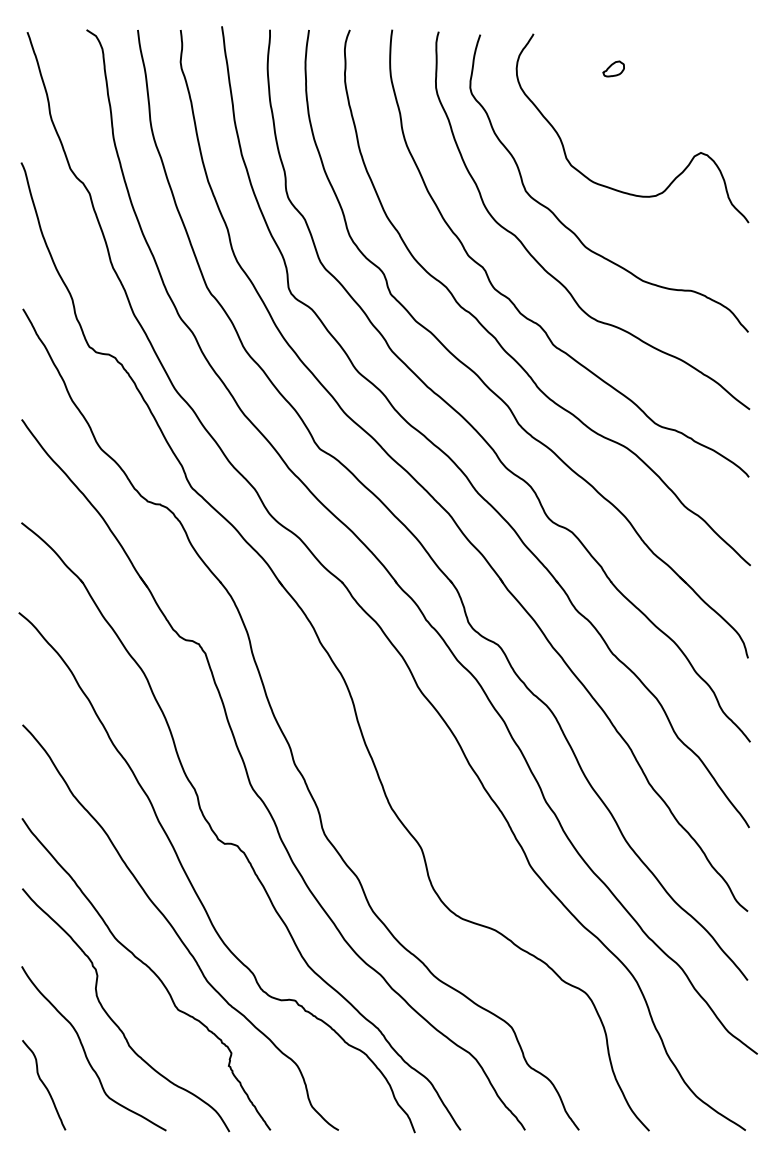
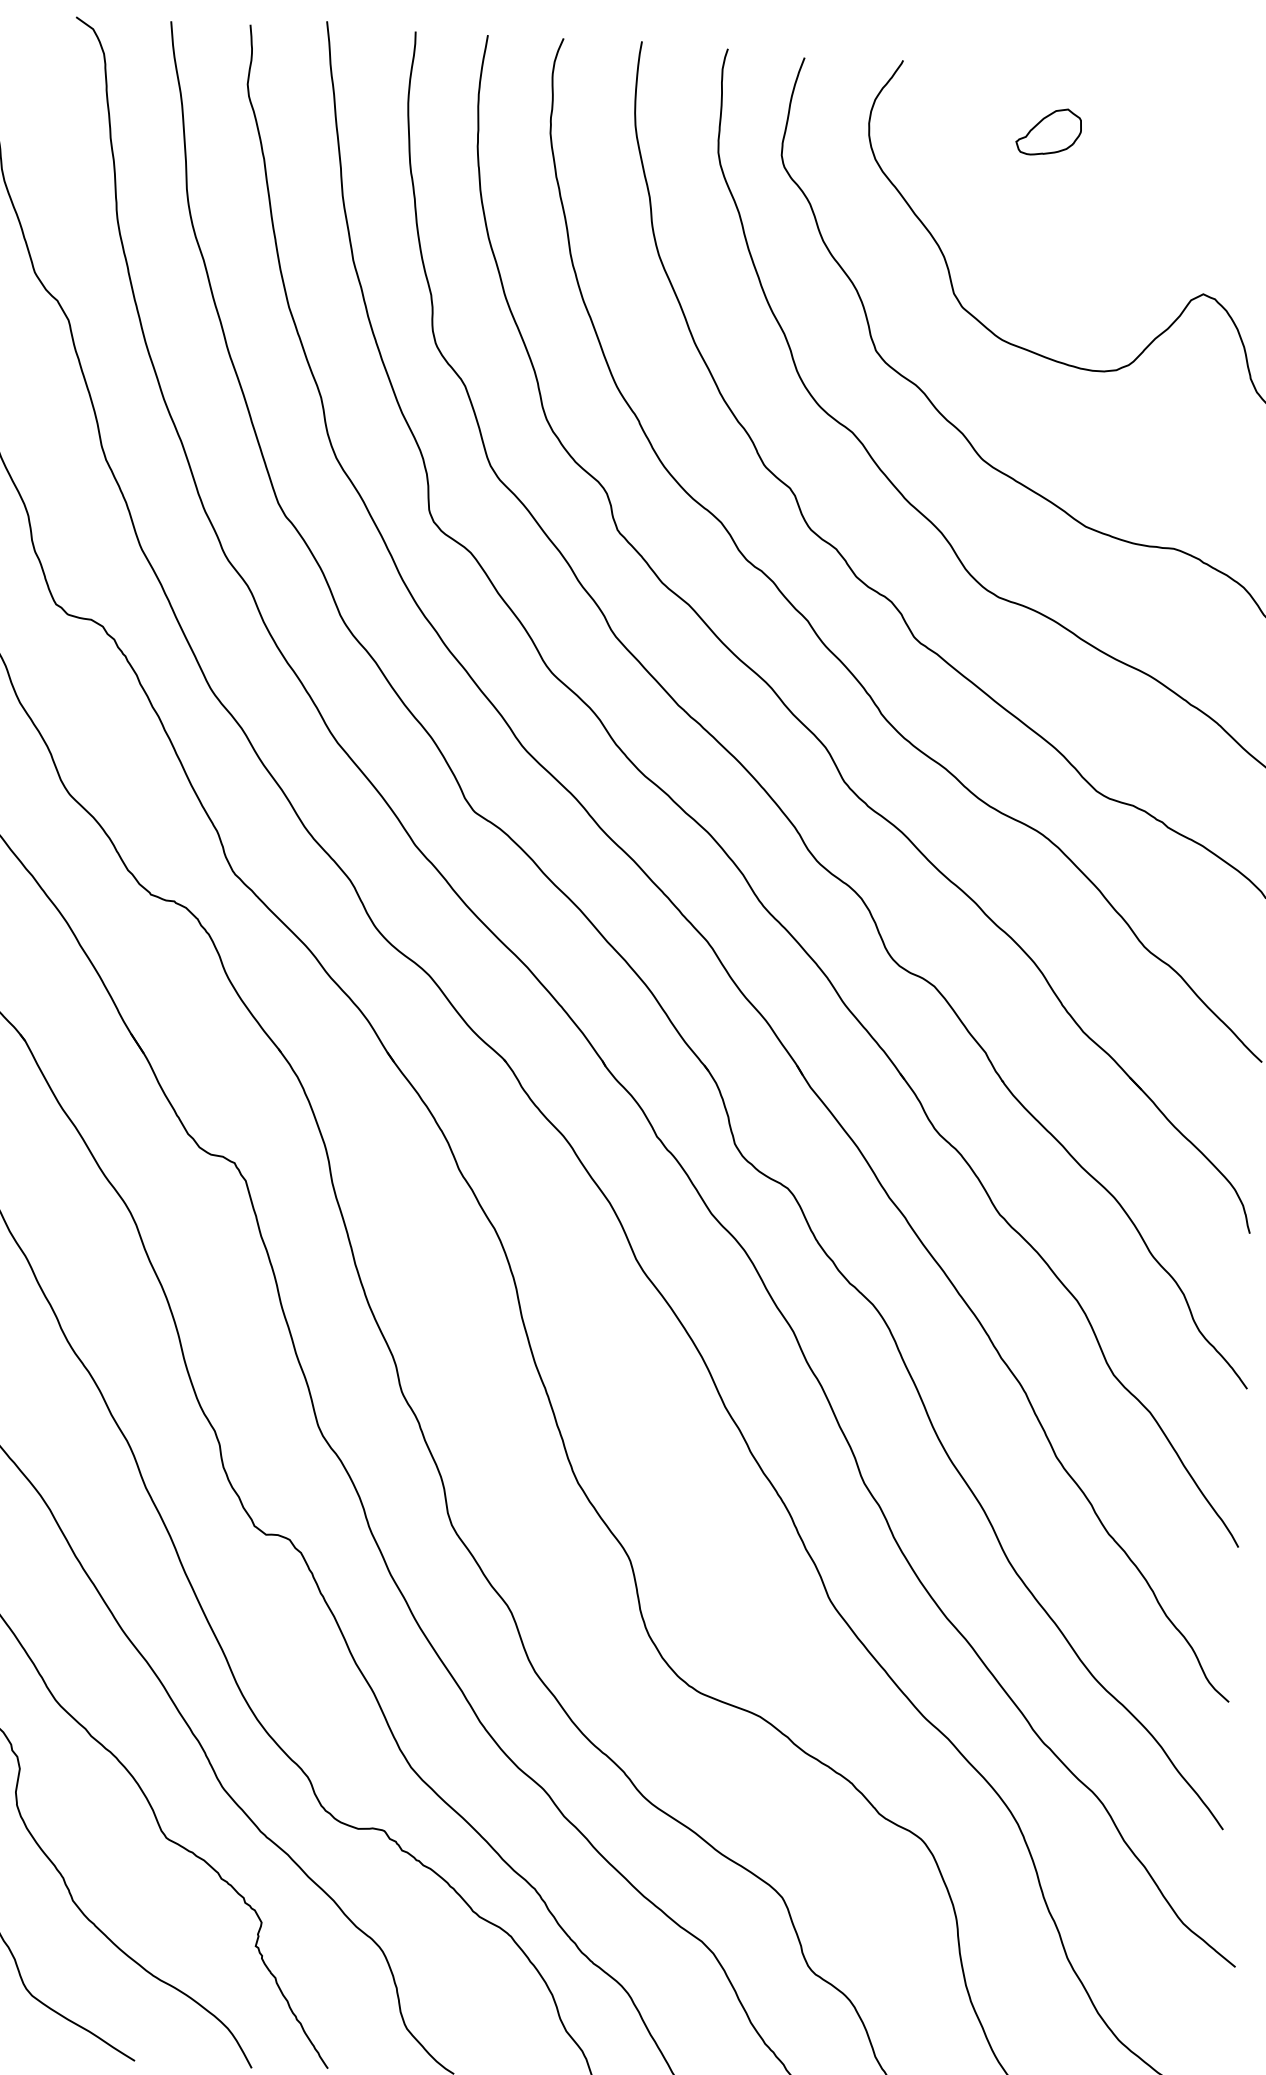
part: (613, 68) -> (1048, 131), size x1.67

